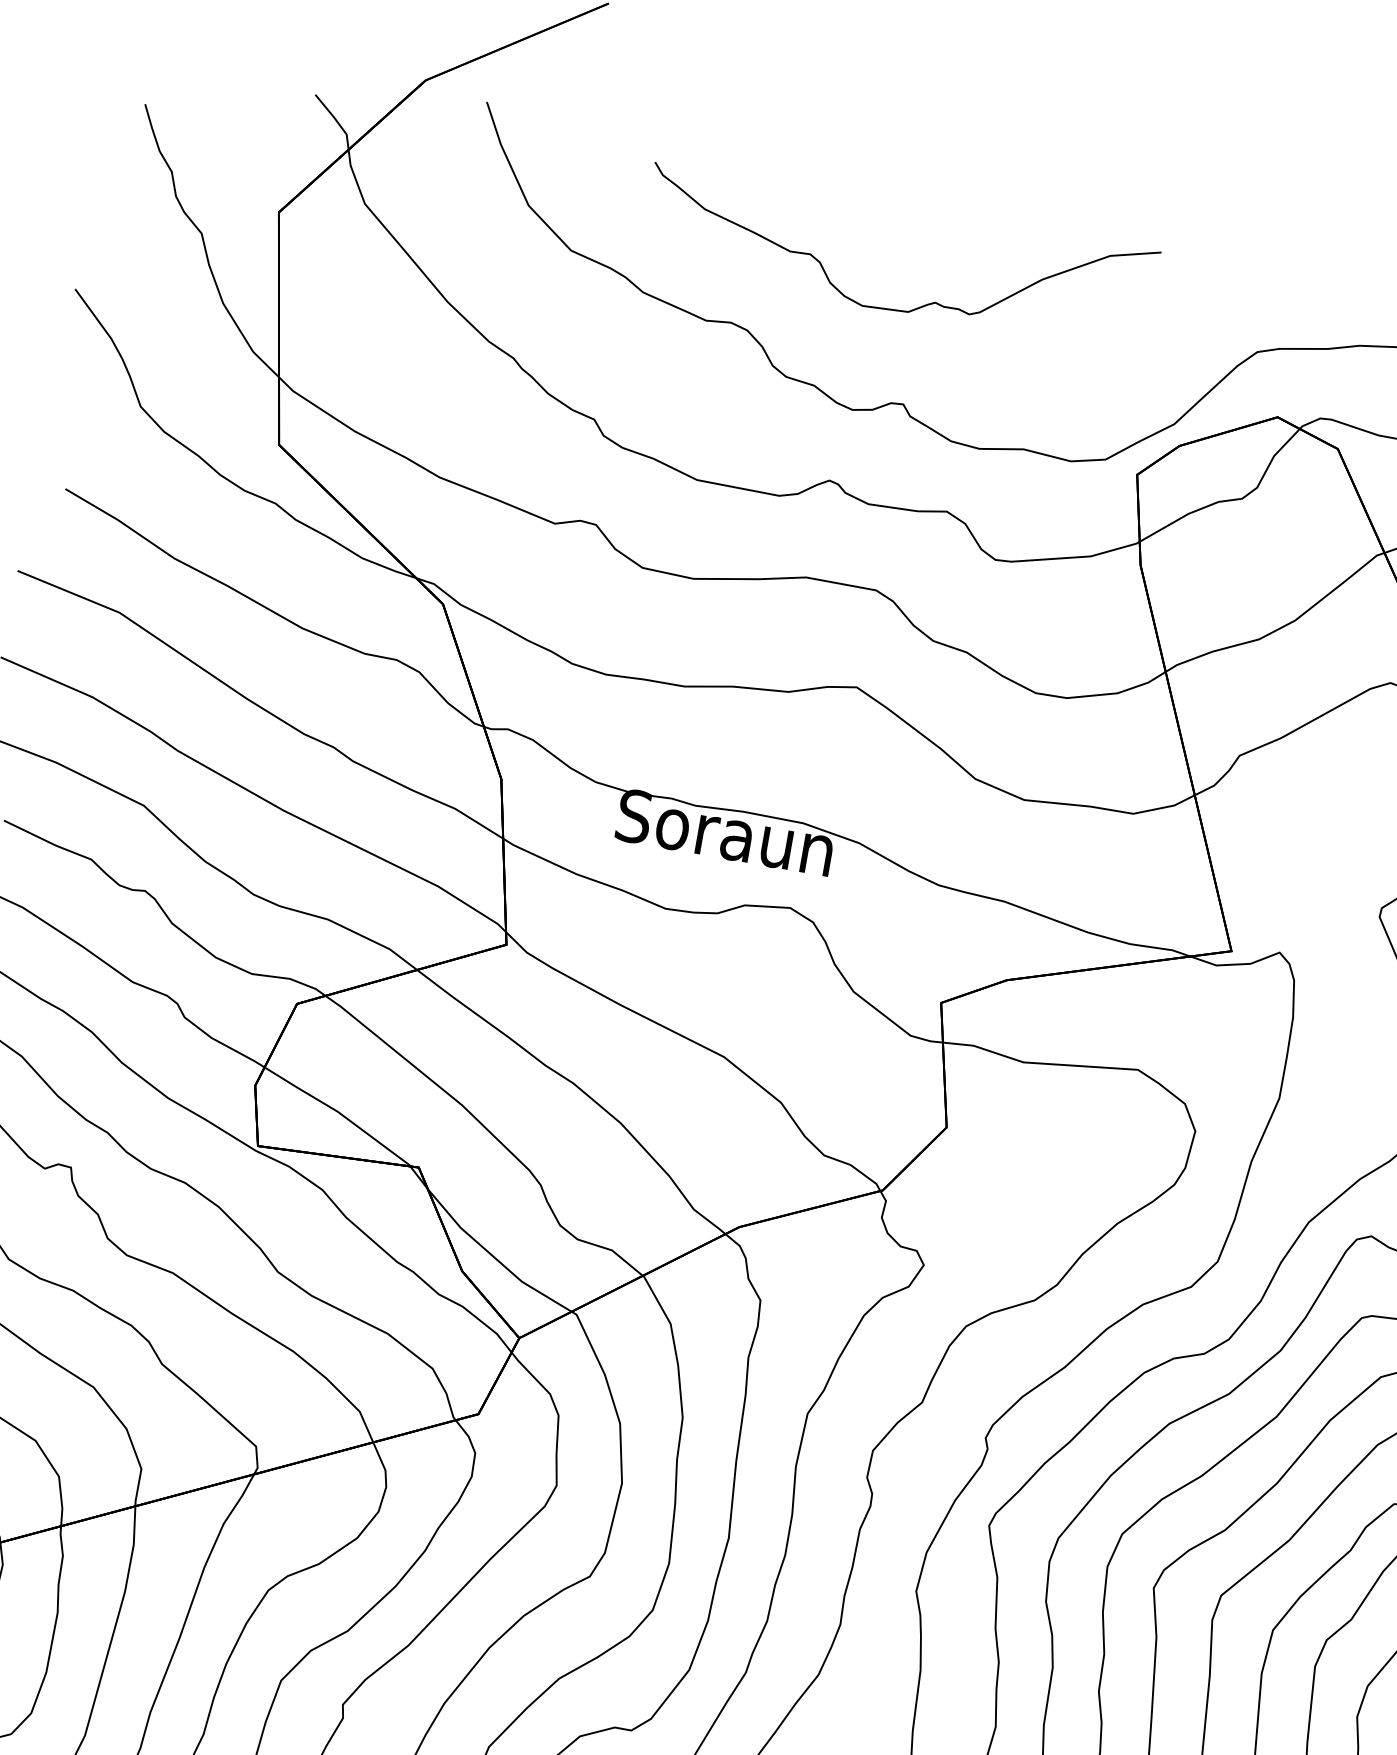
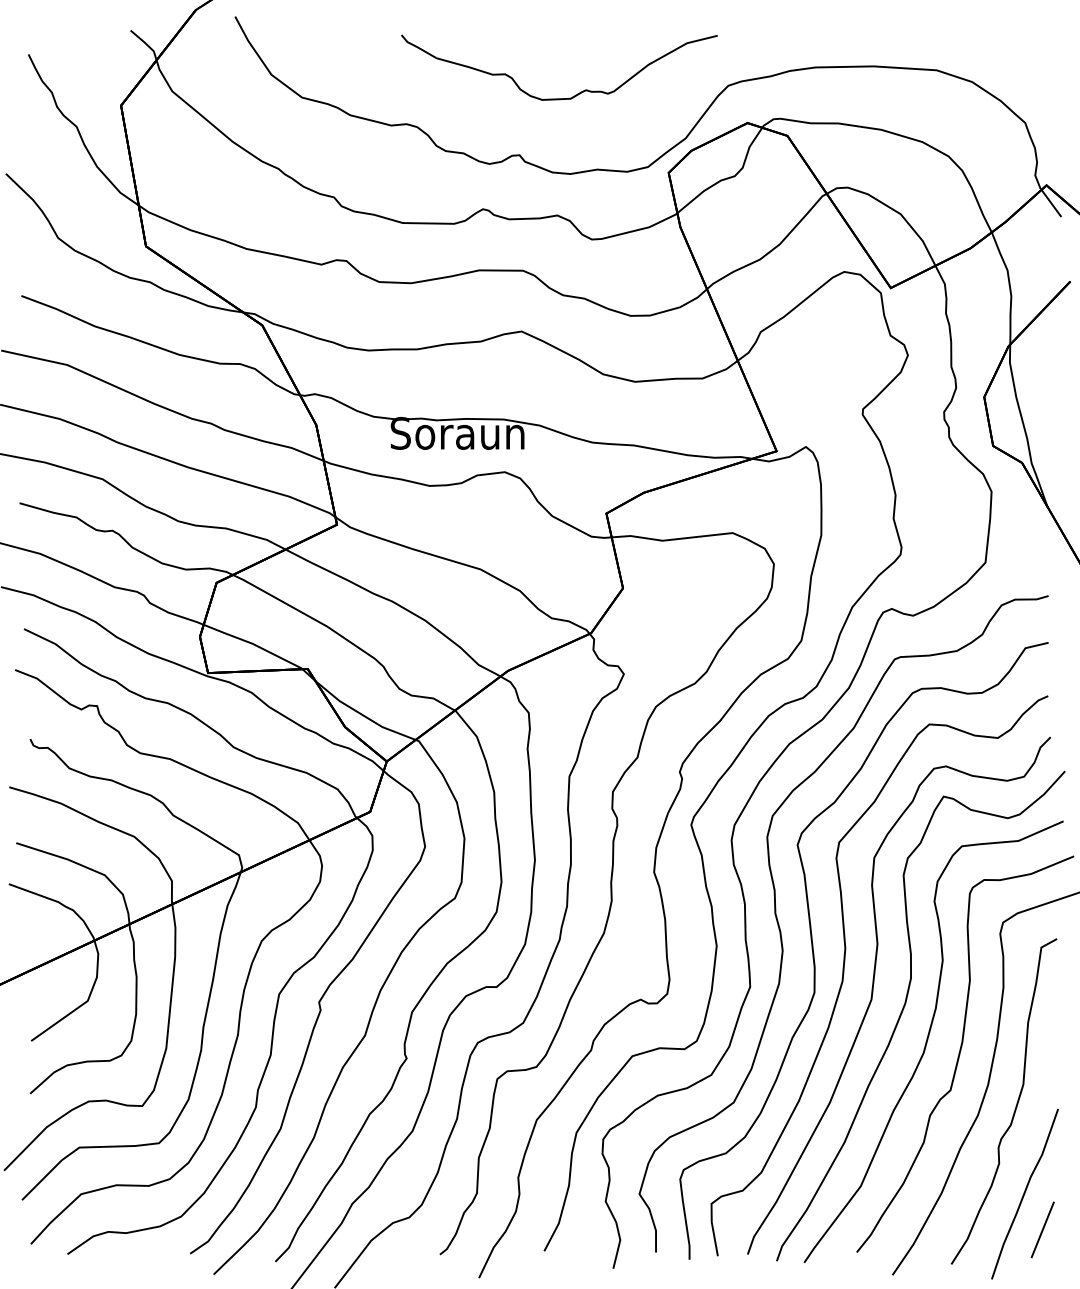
curve: (890, 308) -> (559, 98), moved

